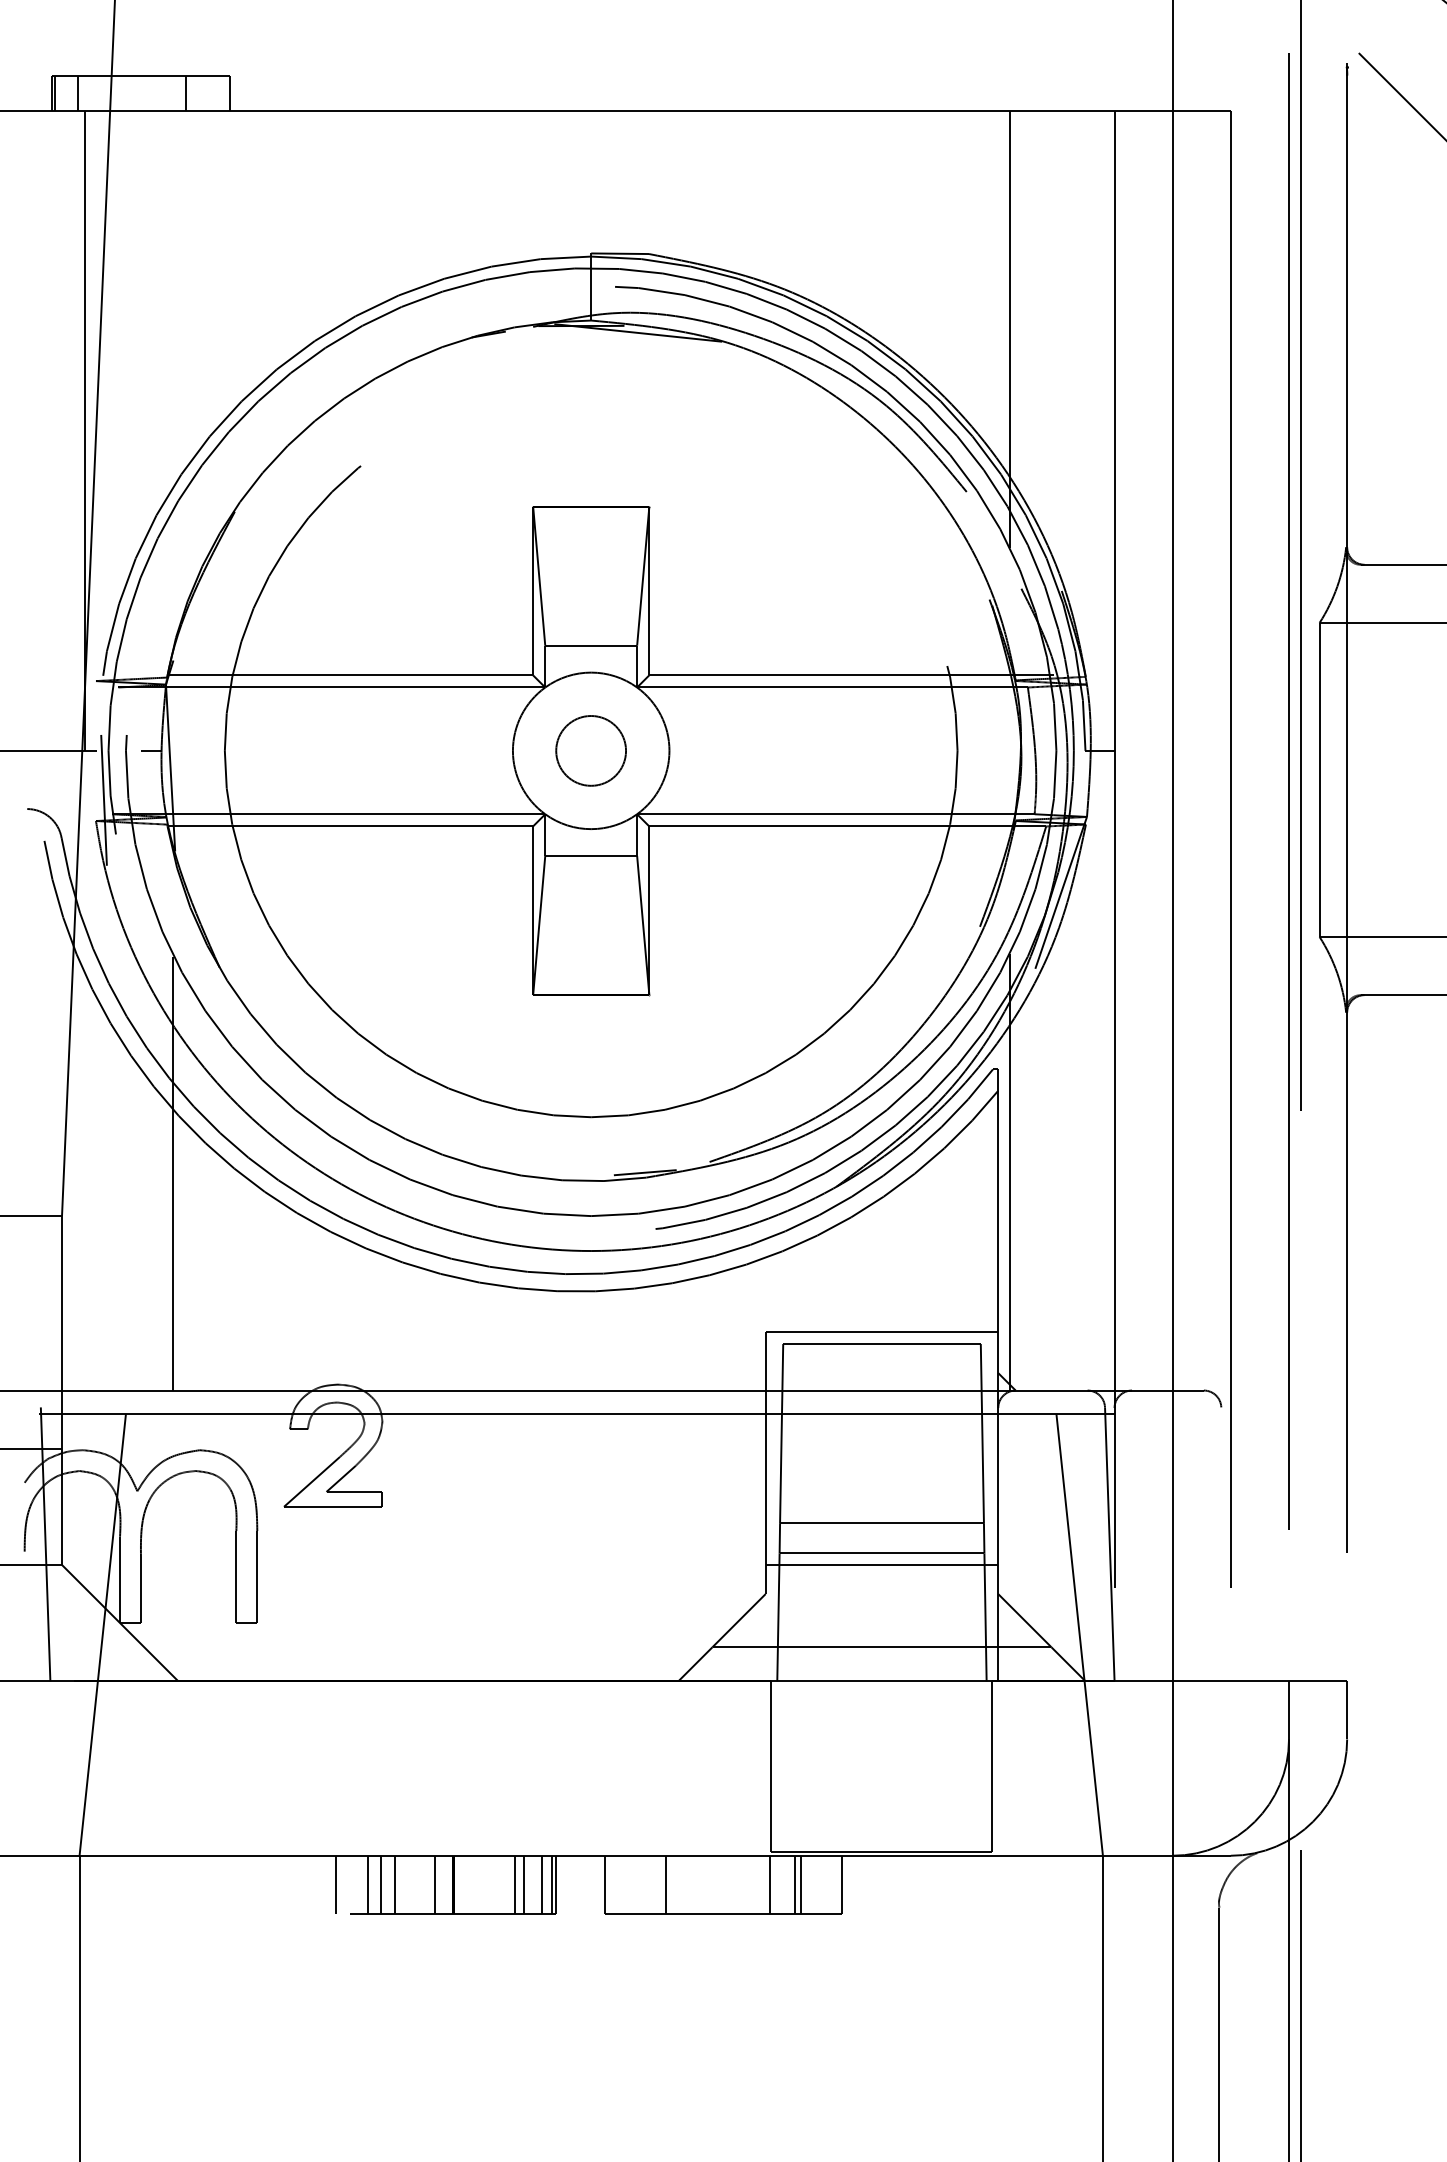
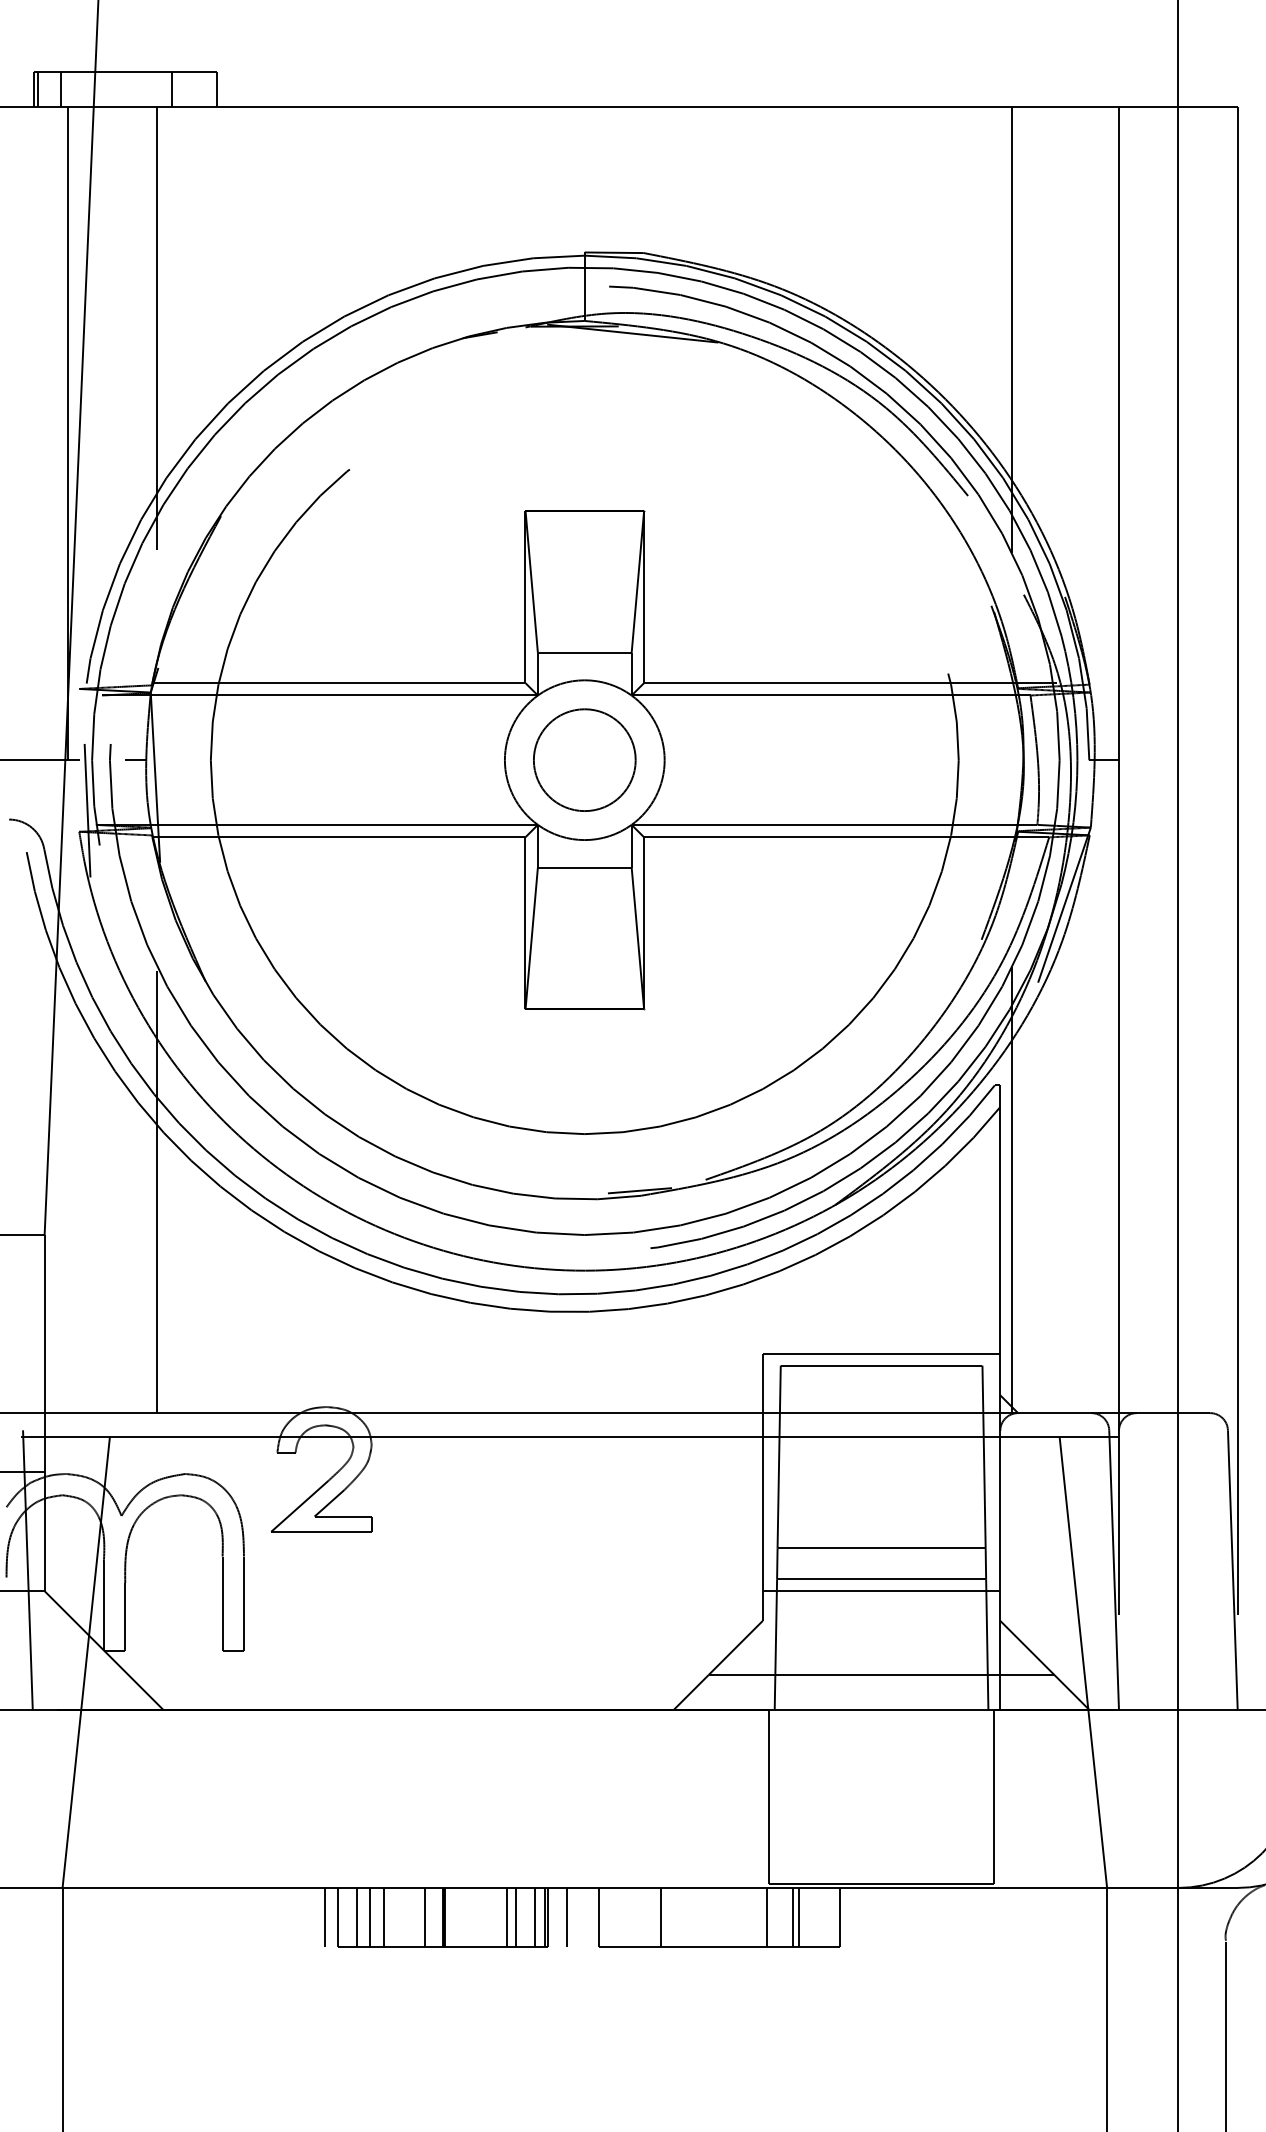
line: (172, 327) -> (157, 328), added
circle: (590, 750) -> (584, 759), size x1.43
line: (1225, 1544) -> (1232, 1570), added
line: (349, 1884) -> (338, 1917), added
line: (573, 1884) -> (566, 1917), added

